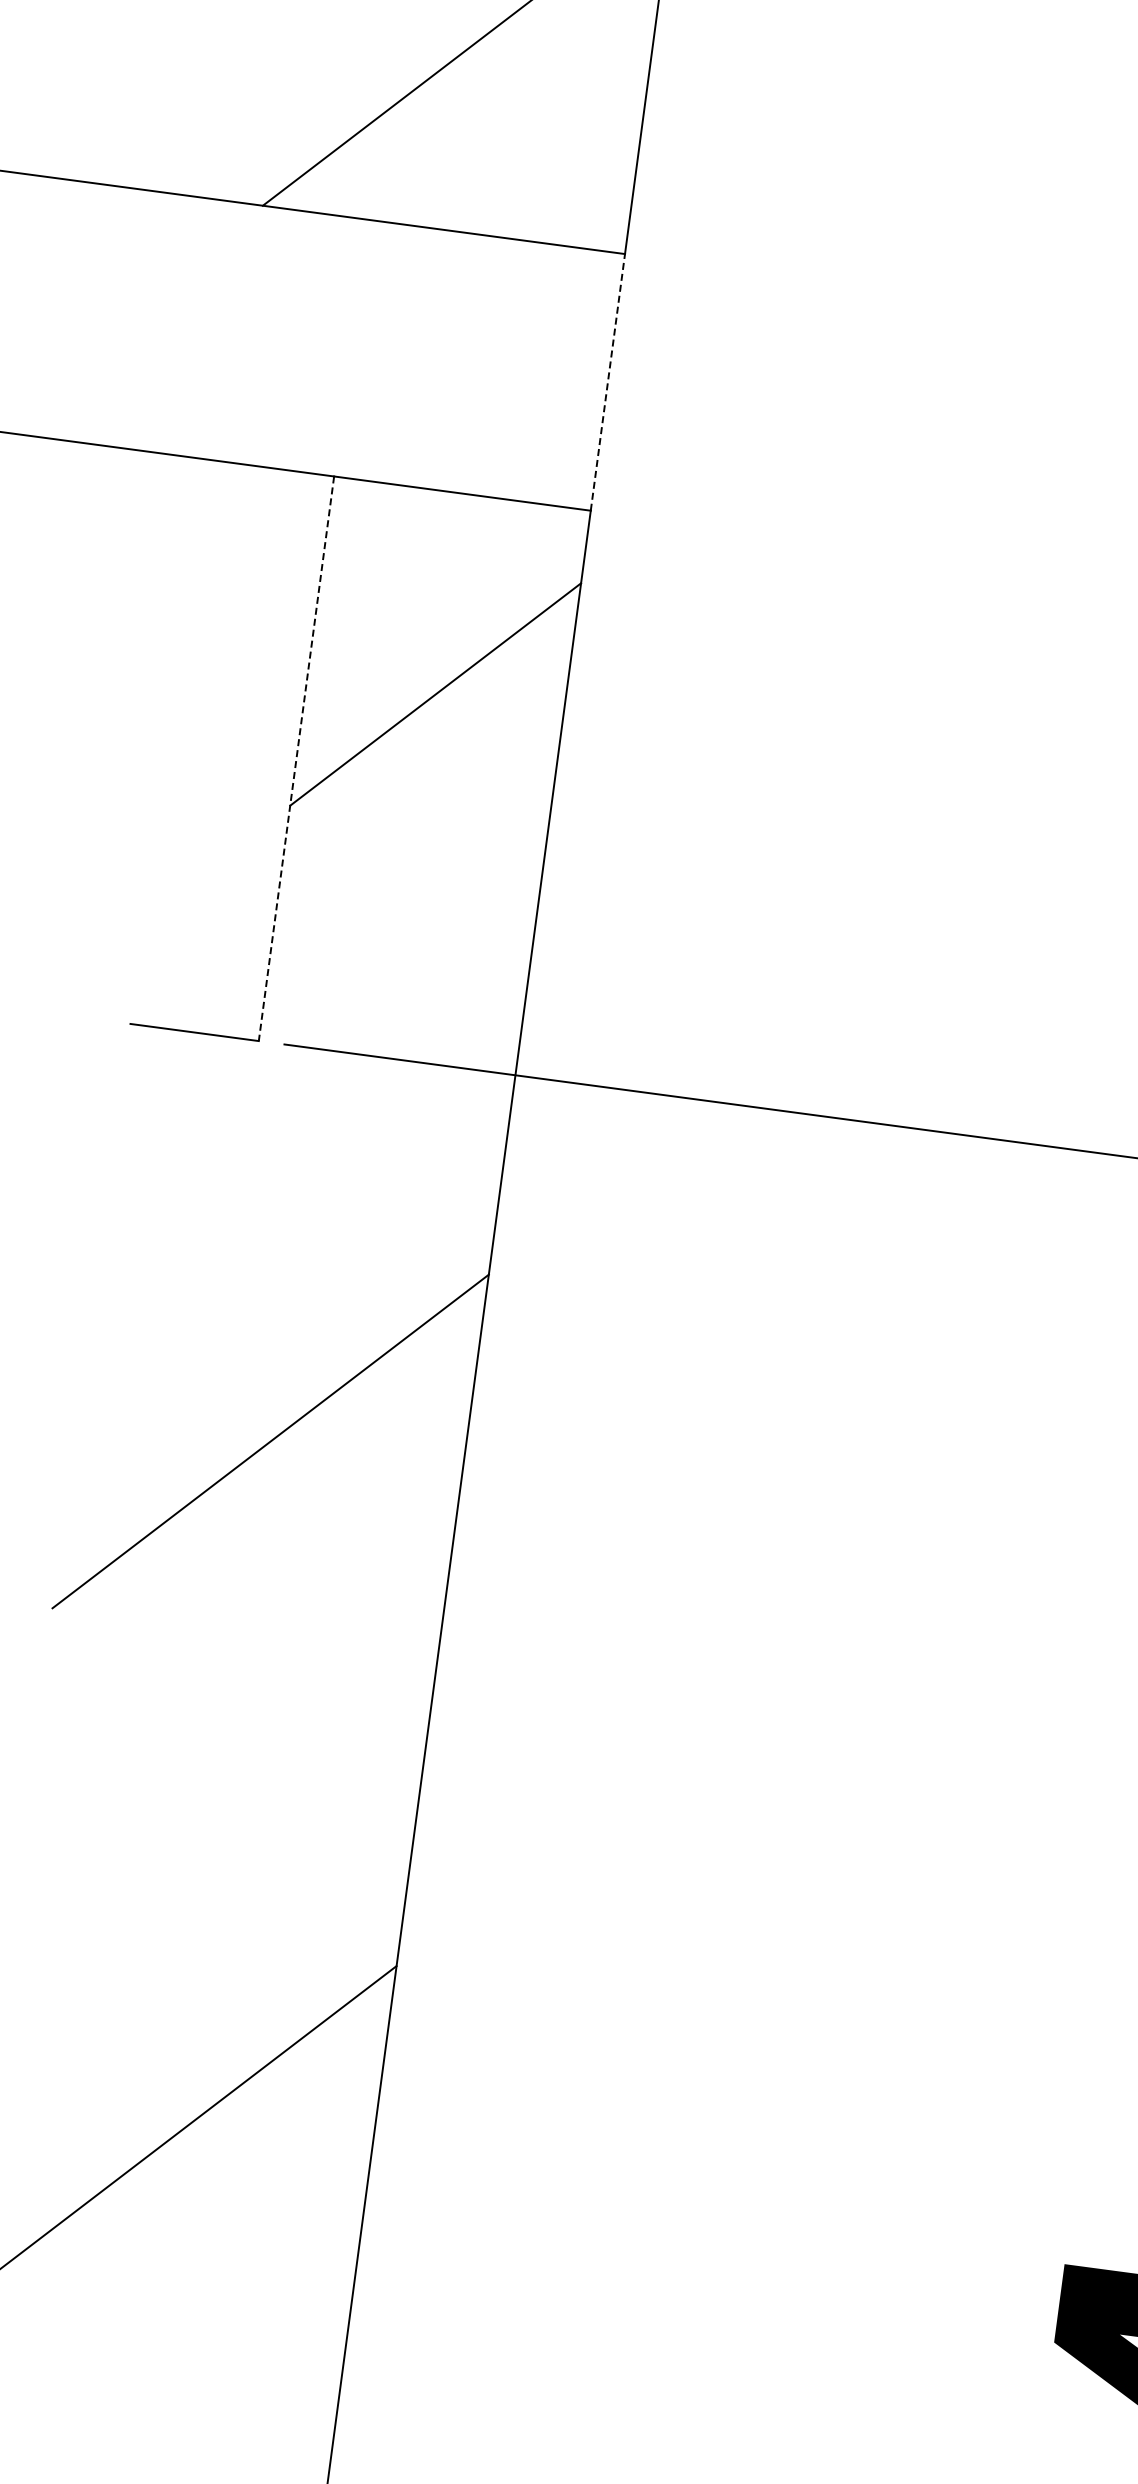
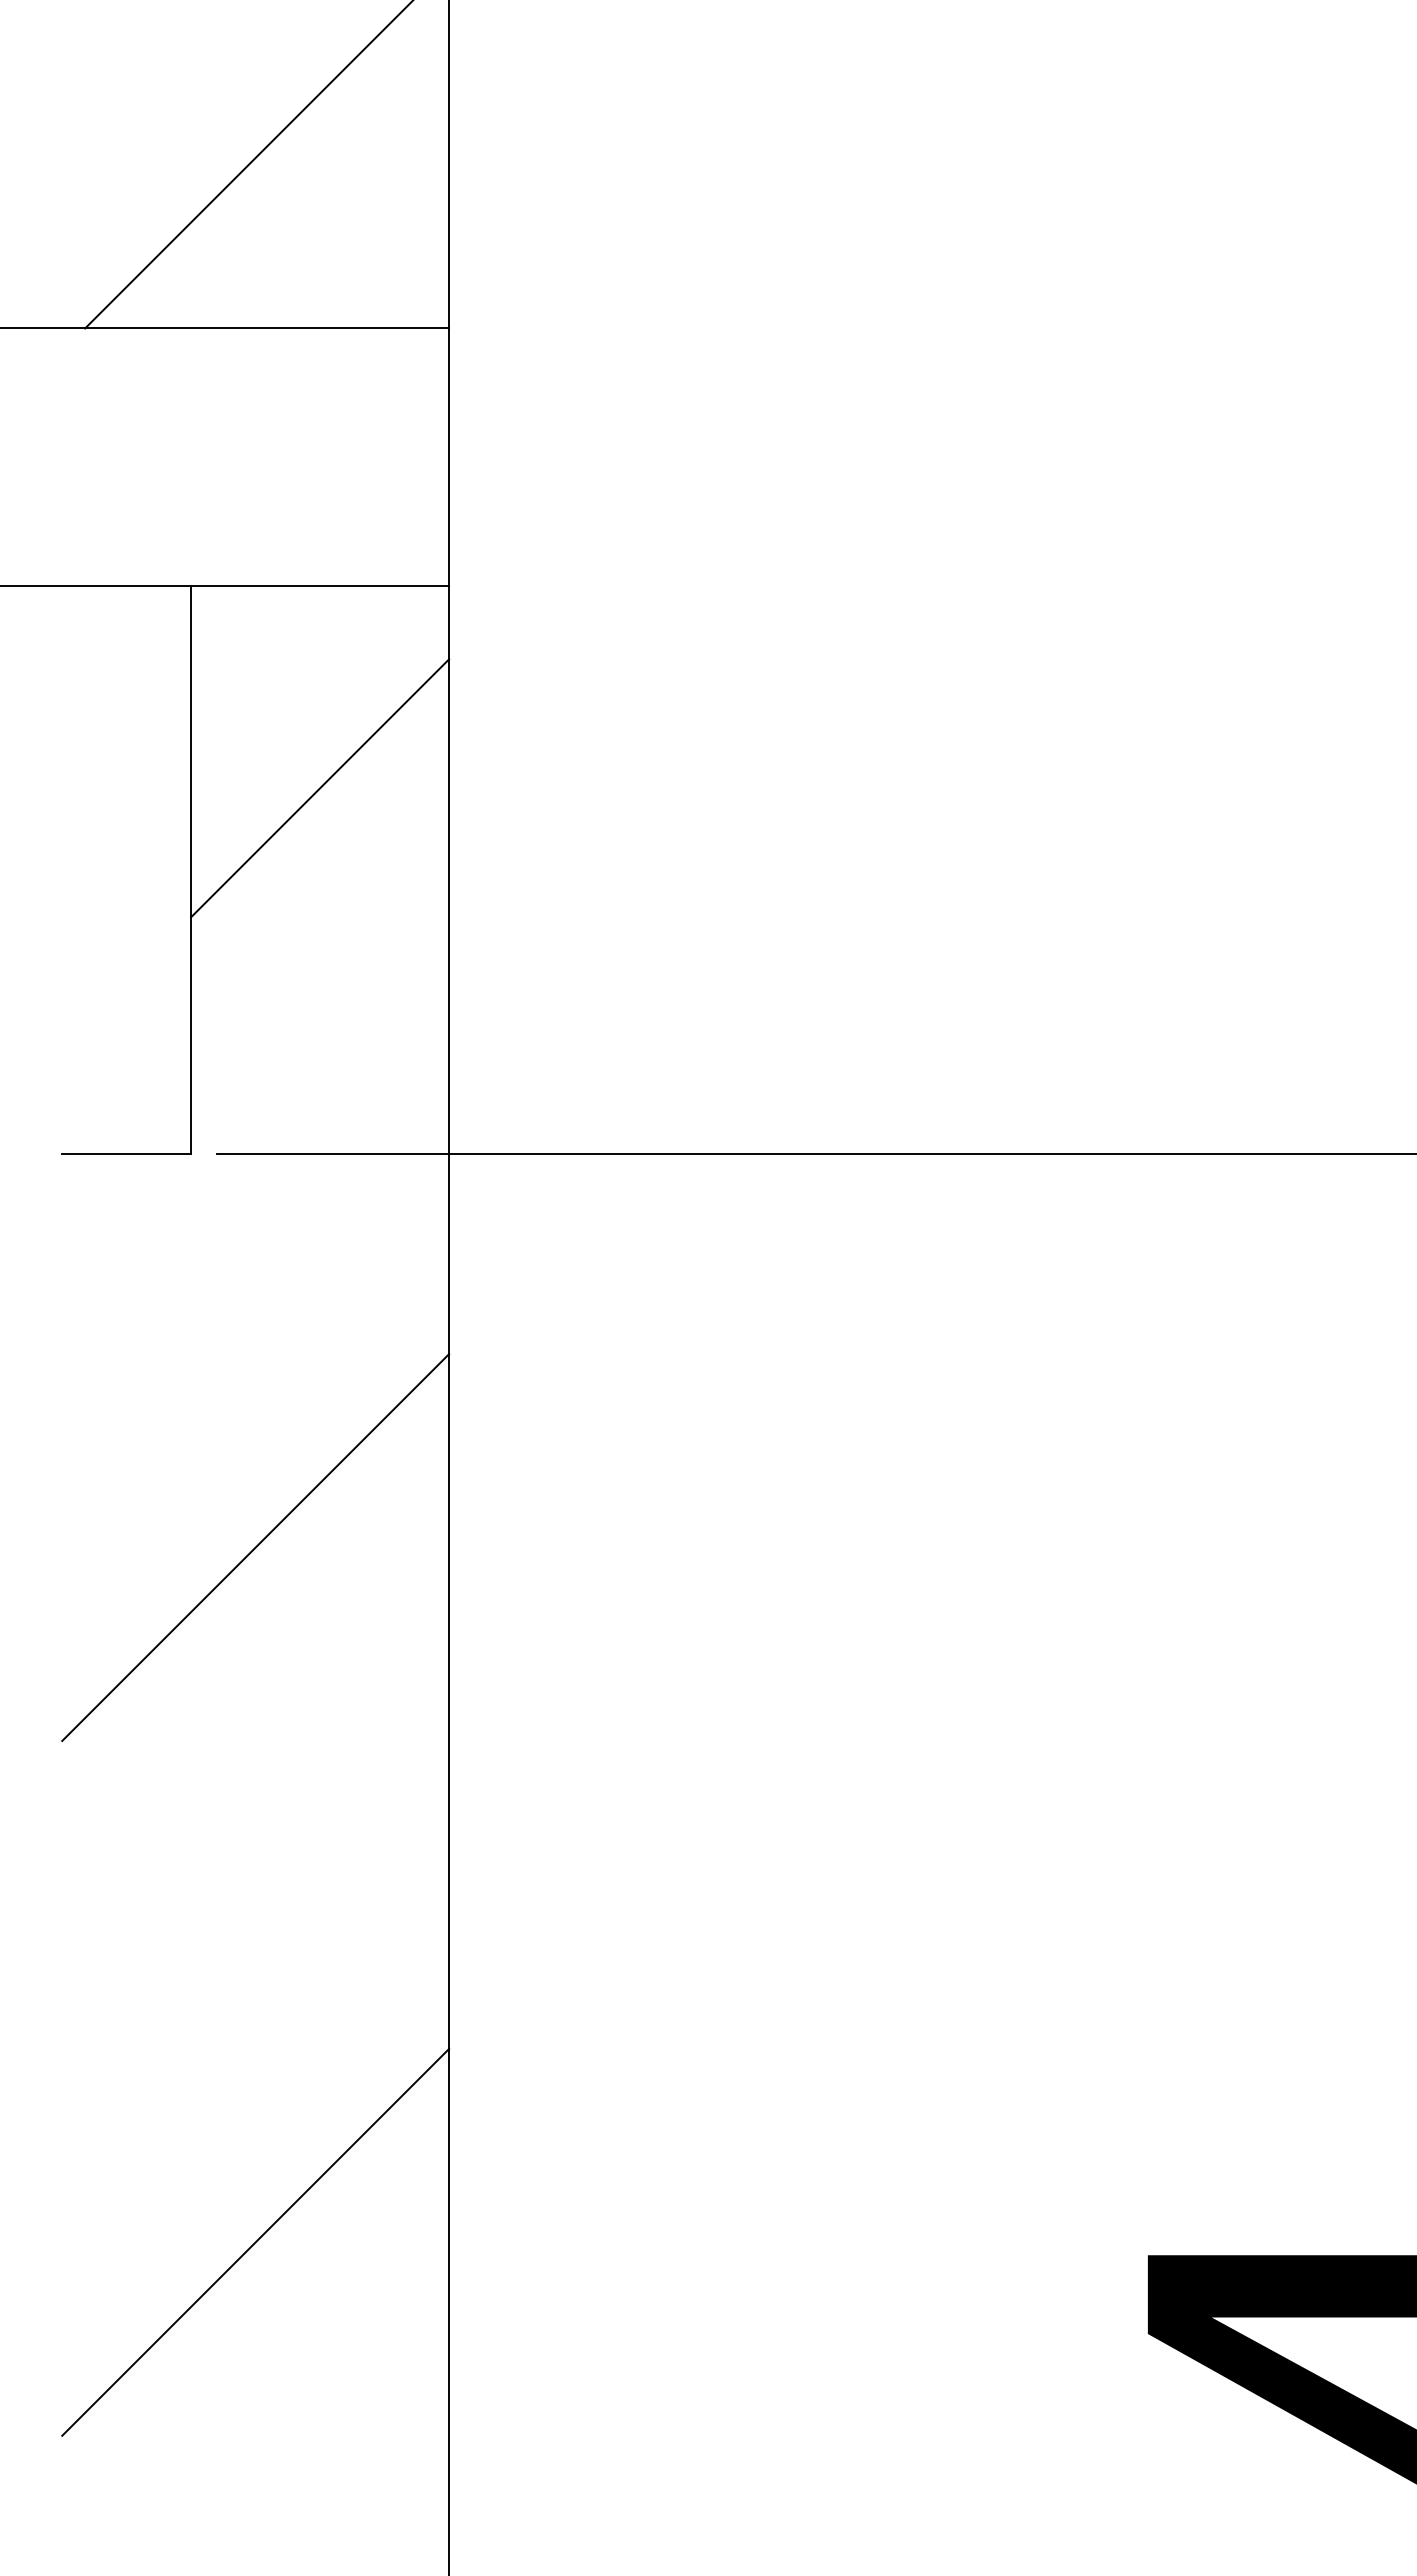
line: (608, 382) -> (449, 457), dashed -> solid
line: (296, 759) -> (191, 870), dashed -> solid

